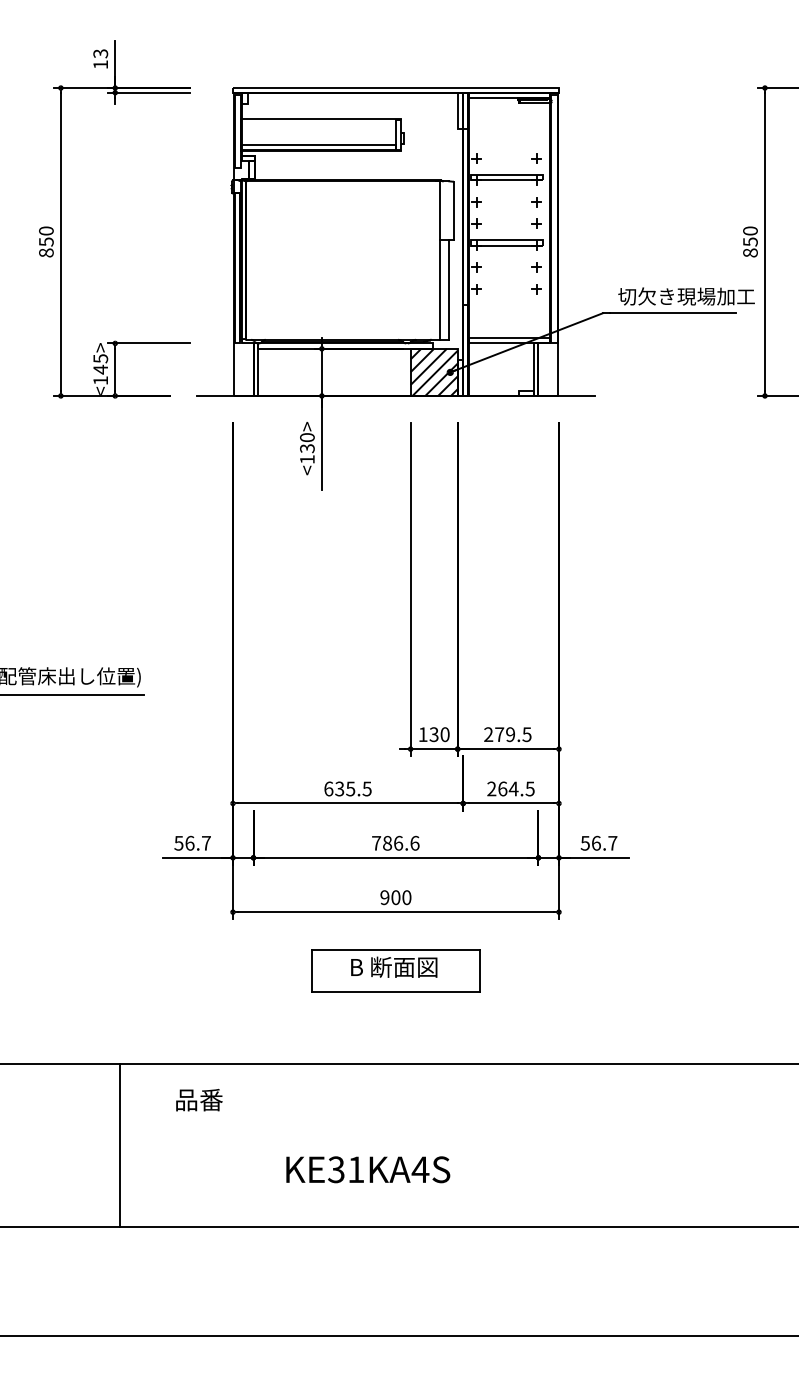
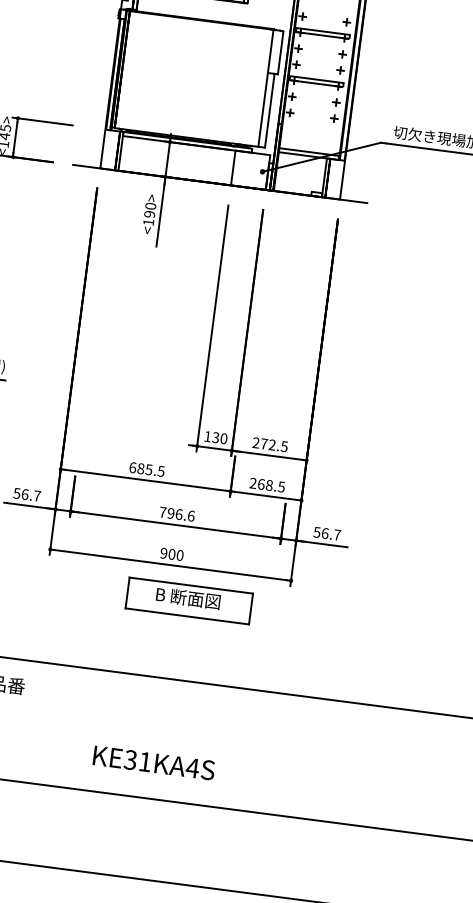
hatch: (433, 371) -> (250, 169), removed
text: (307, 448) -> (149, 214), <130> -> <190>
text: (510, 734) -> (272, 444), 279.5 -> 272.5
text: (339, 788) -> (140, 468), 635.5 -> 685.5
text: (513, 788) -> (269, 485), 264.5 -> 268.5
text: (387, 843) -> (171, 513), 786.6 -> 796.6
part: (395, 970) -> (188, 600), moved
text: (368, 1169) -> (154, 762), moved

